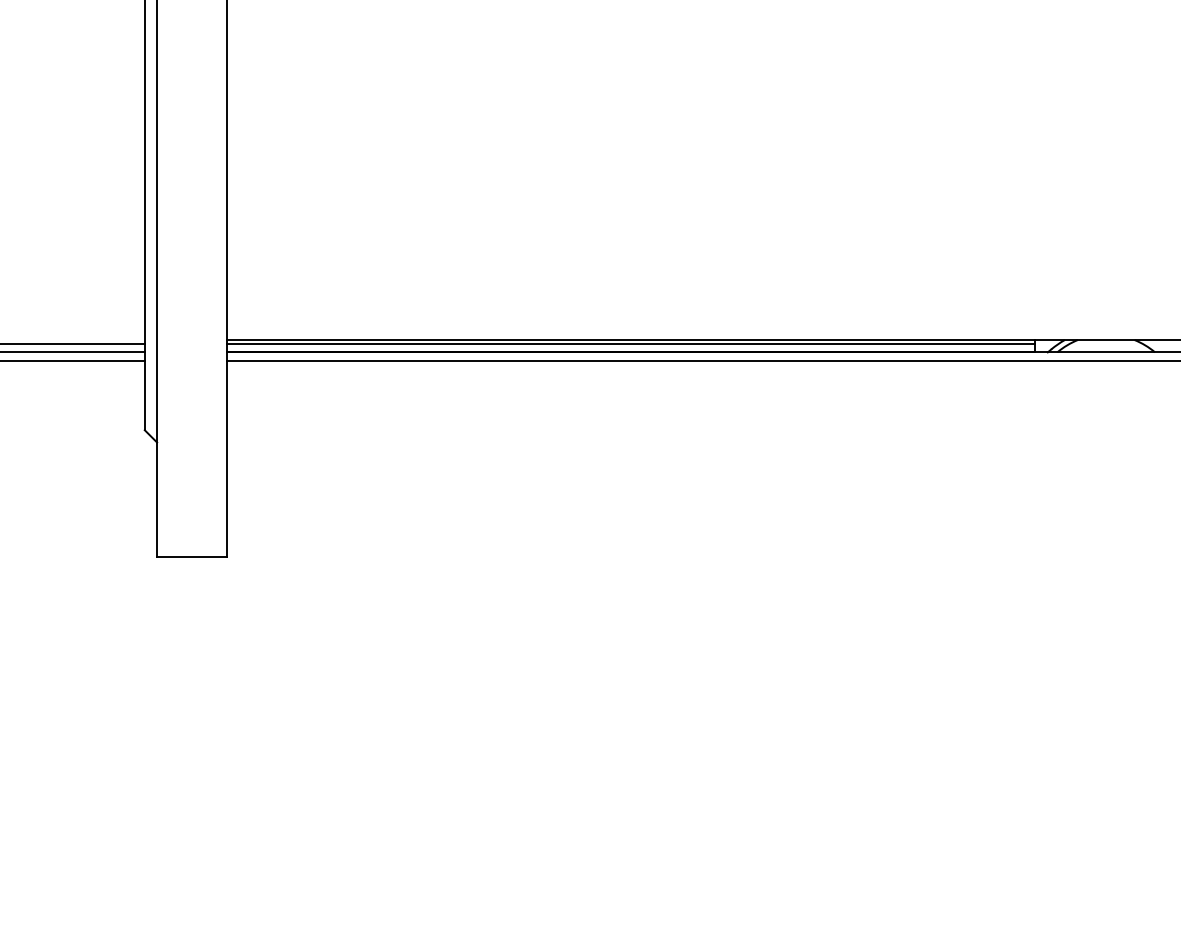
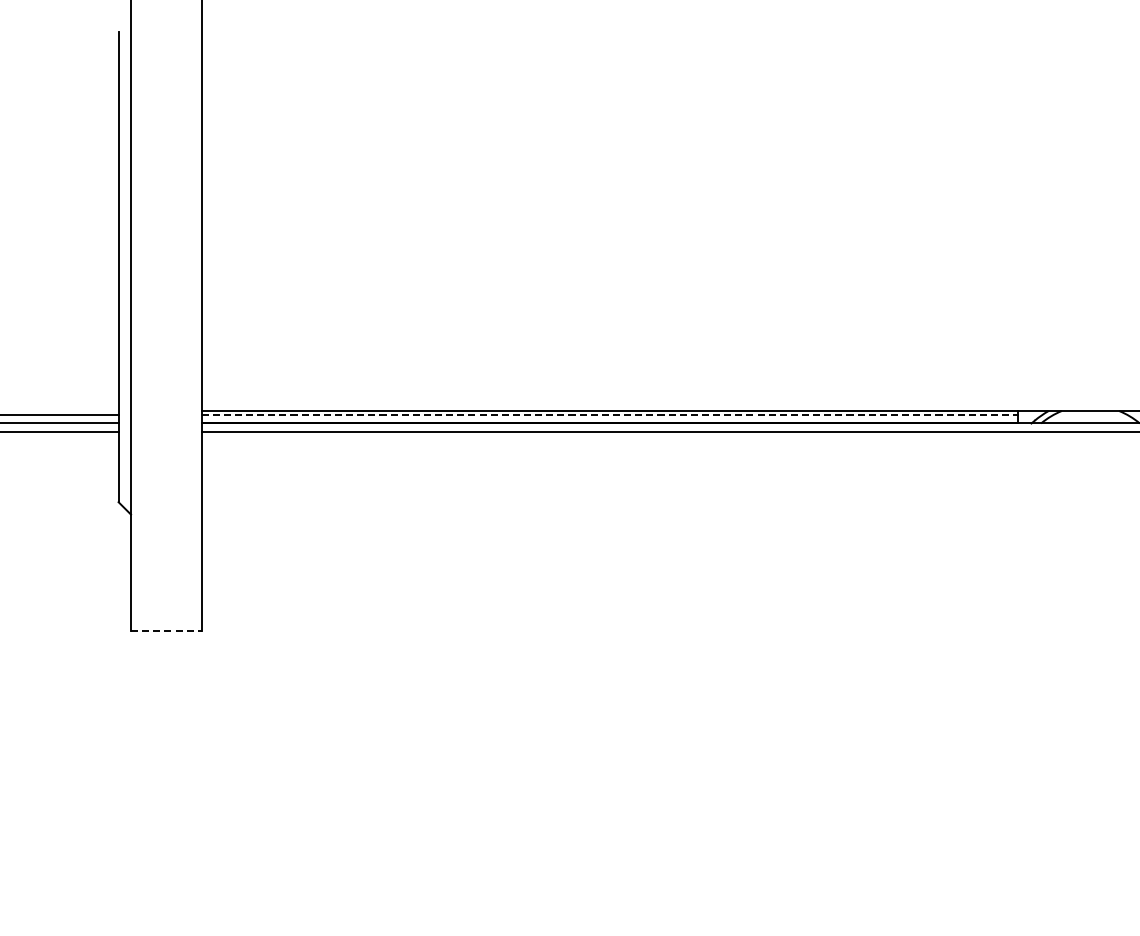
line: (630, 344) -> (609, 415), solid -> dashed
line: (191, 557) -> (165, 630), solid -> dashed

